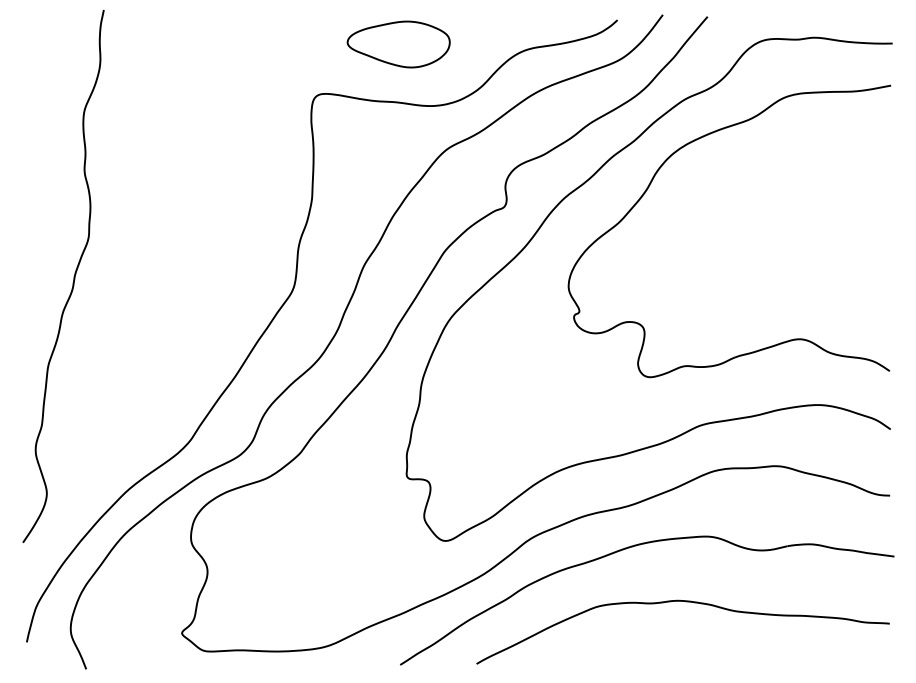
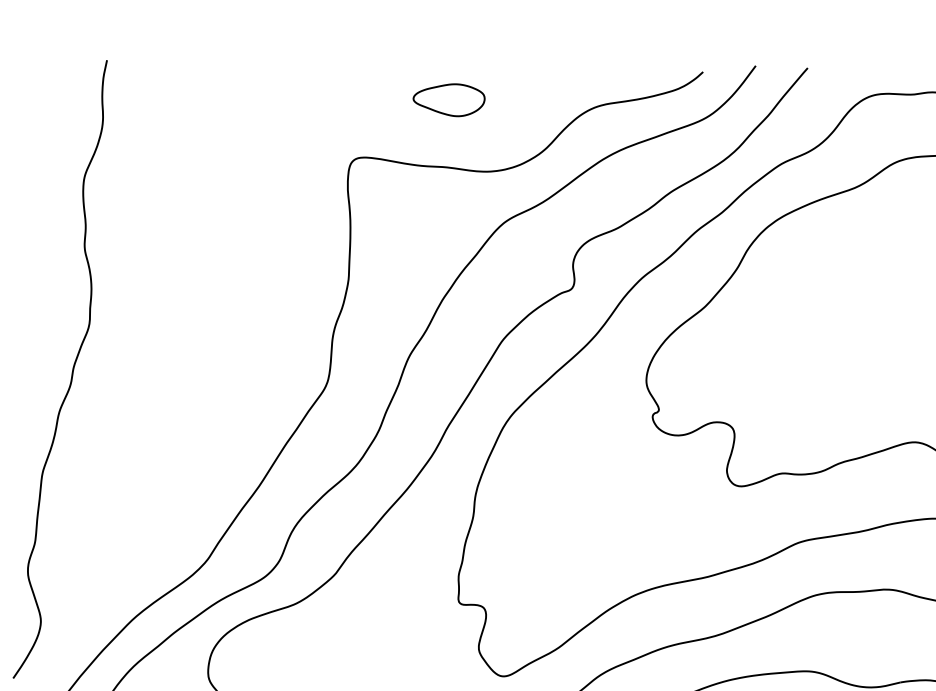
part: (398, 44) -> (448, 100), size x0.6

